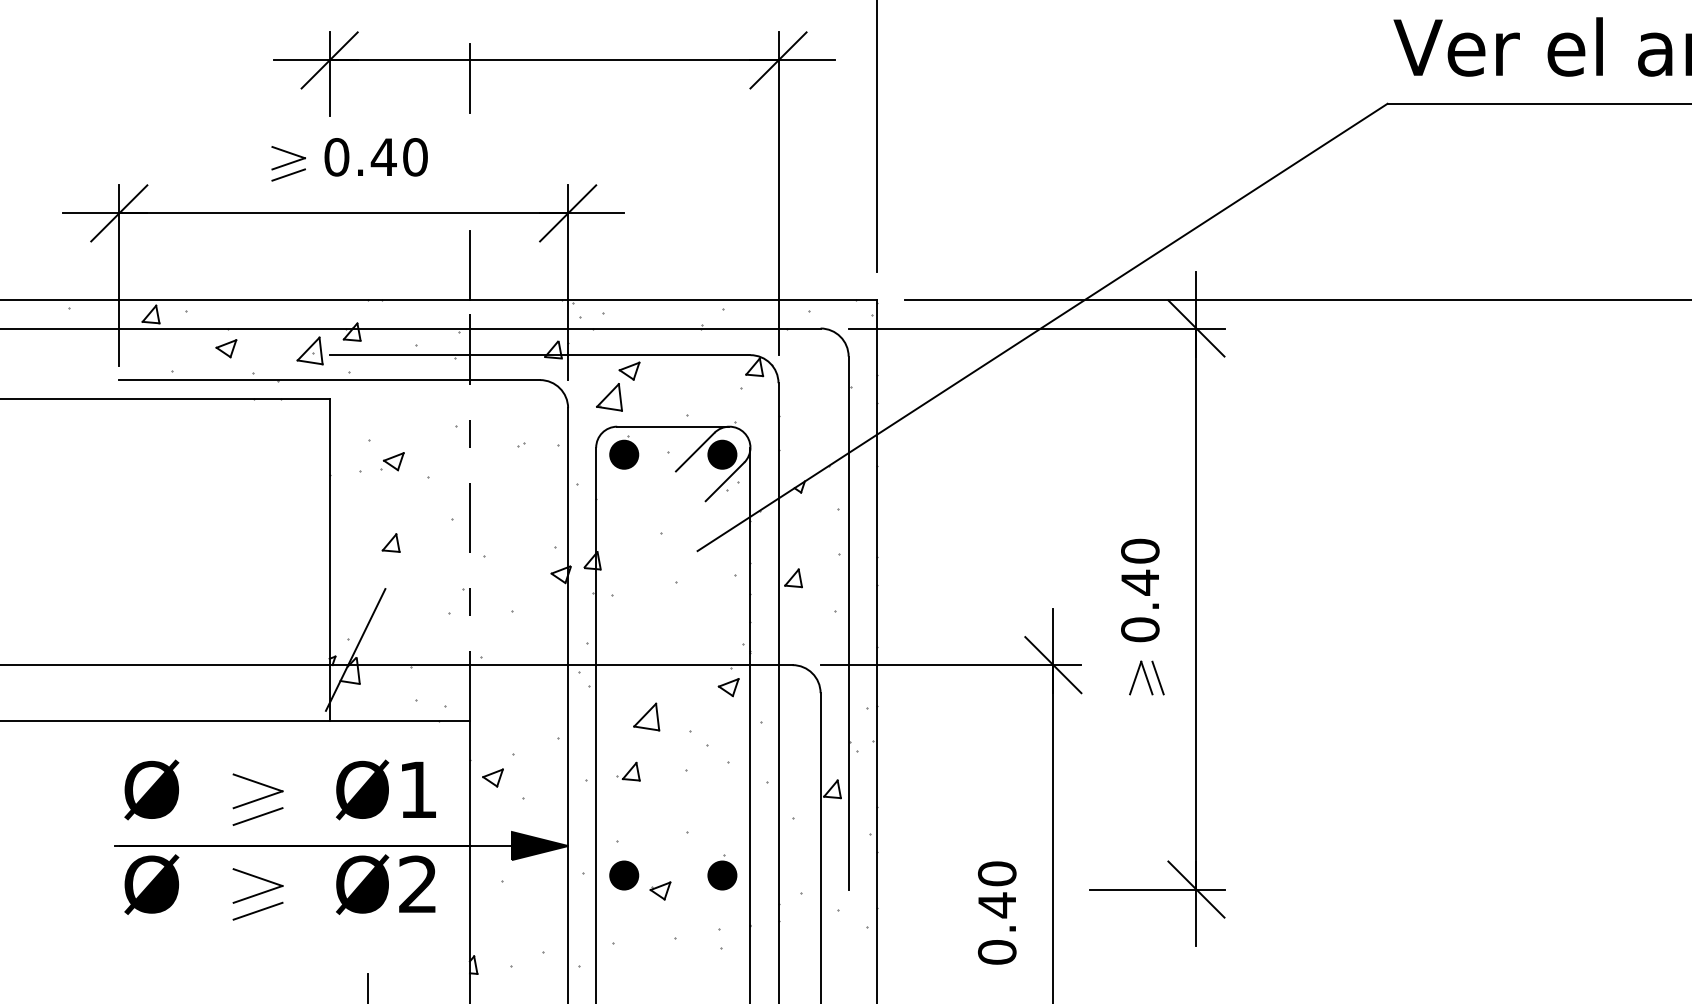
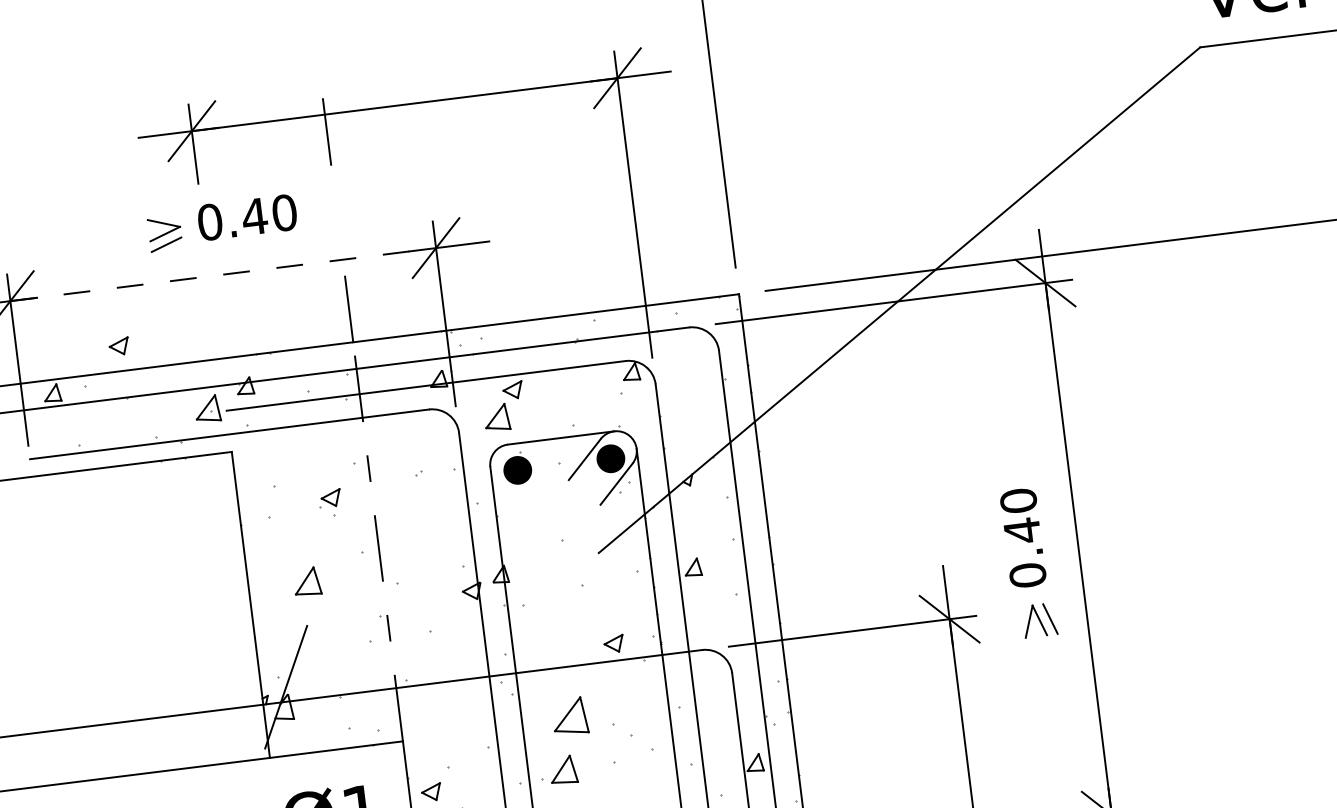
line: (344, 213) -> (224, 274), solid -> dashed
part: (226, 348) -> (119, 346), moved
part: (392, 461) -> (329, 498), moved
part: (390, 542) -> (306, 581), size x1.6
part: (728, 687) -> (613, 644), moved
part: (646, 716) -> (569, 715), size x1.4
part: (628, 771) -> (559, 770), size x1.6

